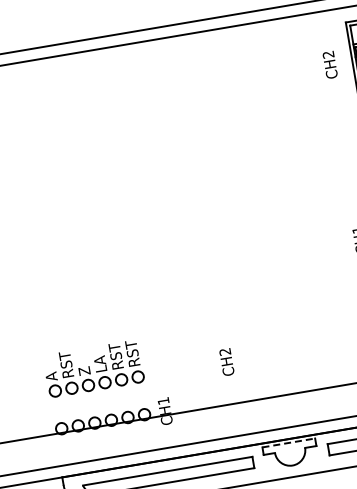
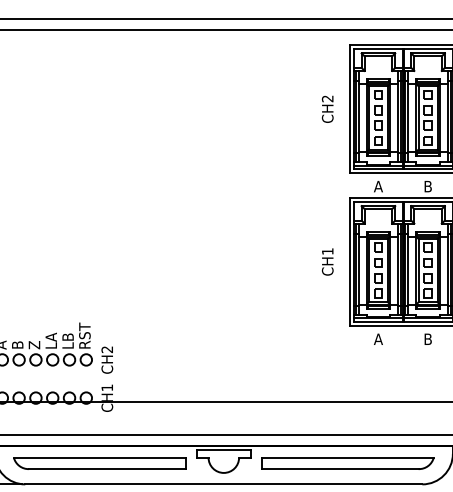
text: (329, 64) -> (327, 108), moved
text: (115, 355) -> (67, 334), RST -> LB
text: (227, 361) -> (107, 359), moved
text: (66, 363) -> (17, 334), RST -> B
line: (288, 443) -> (223, 450), dashed -> solid

